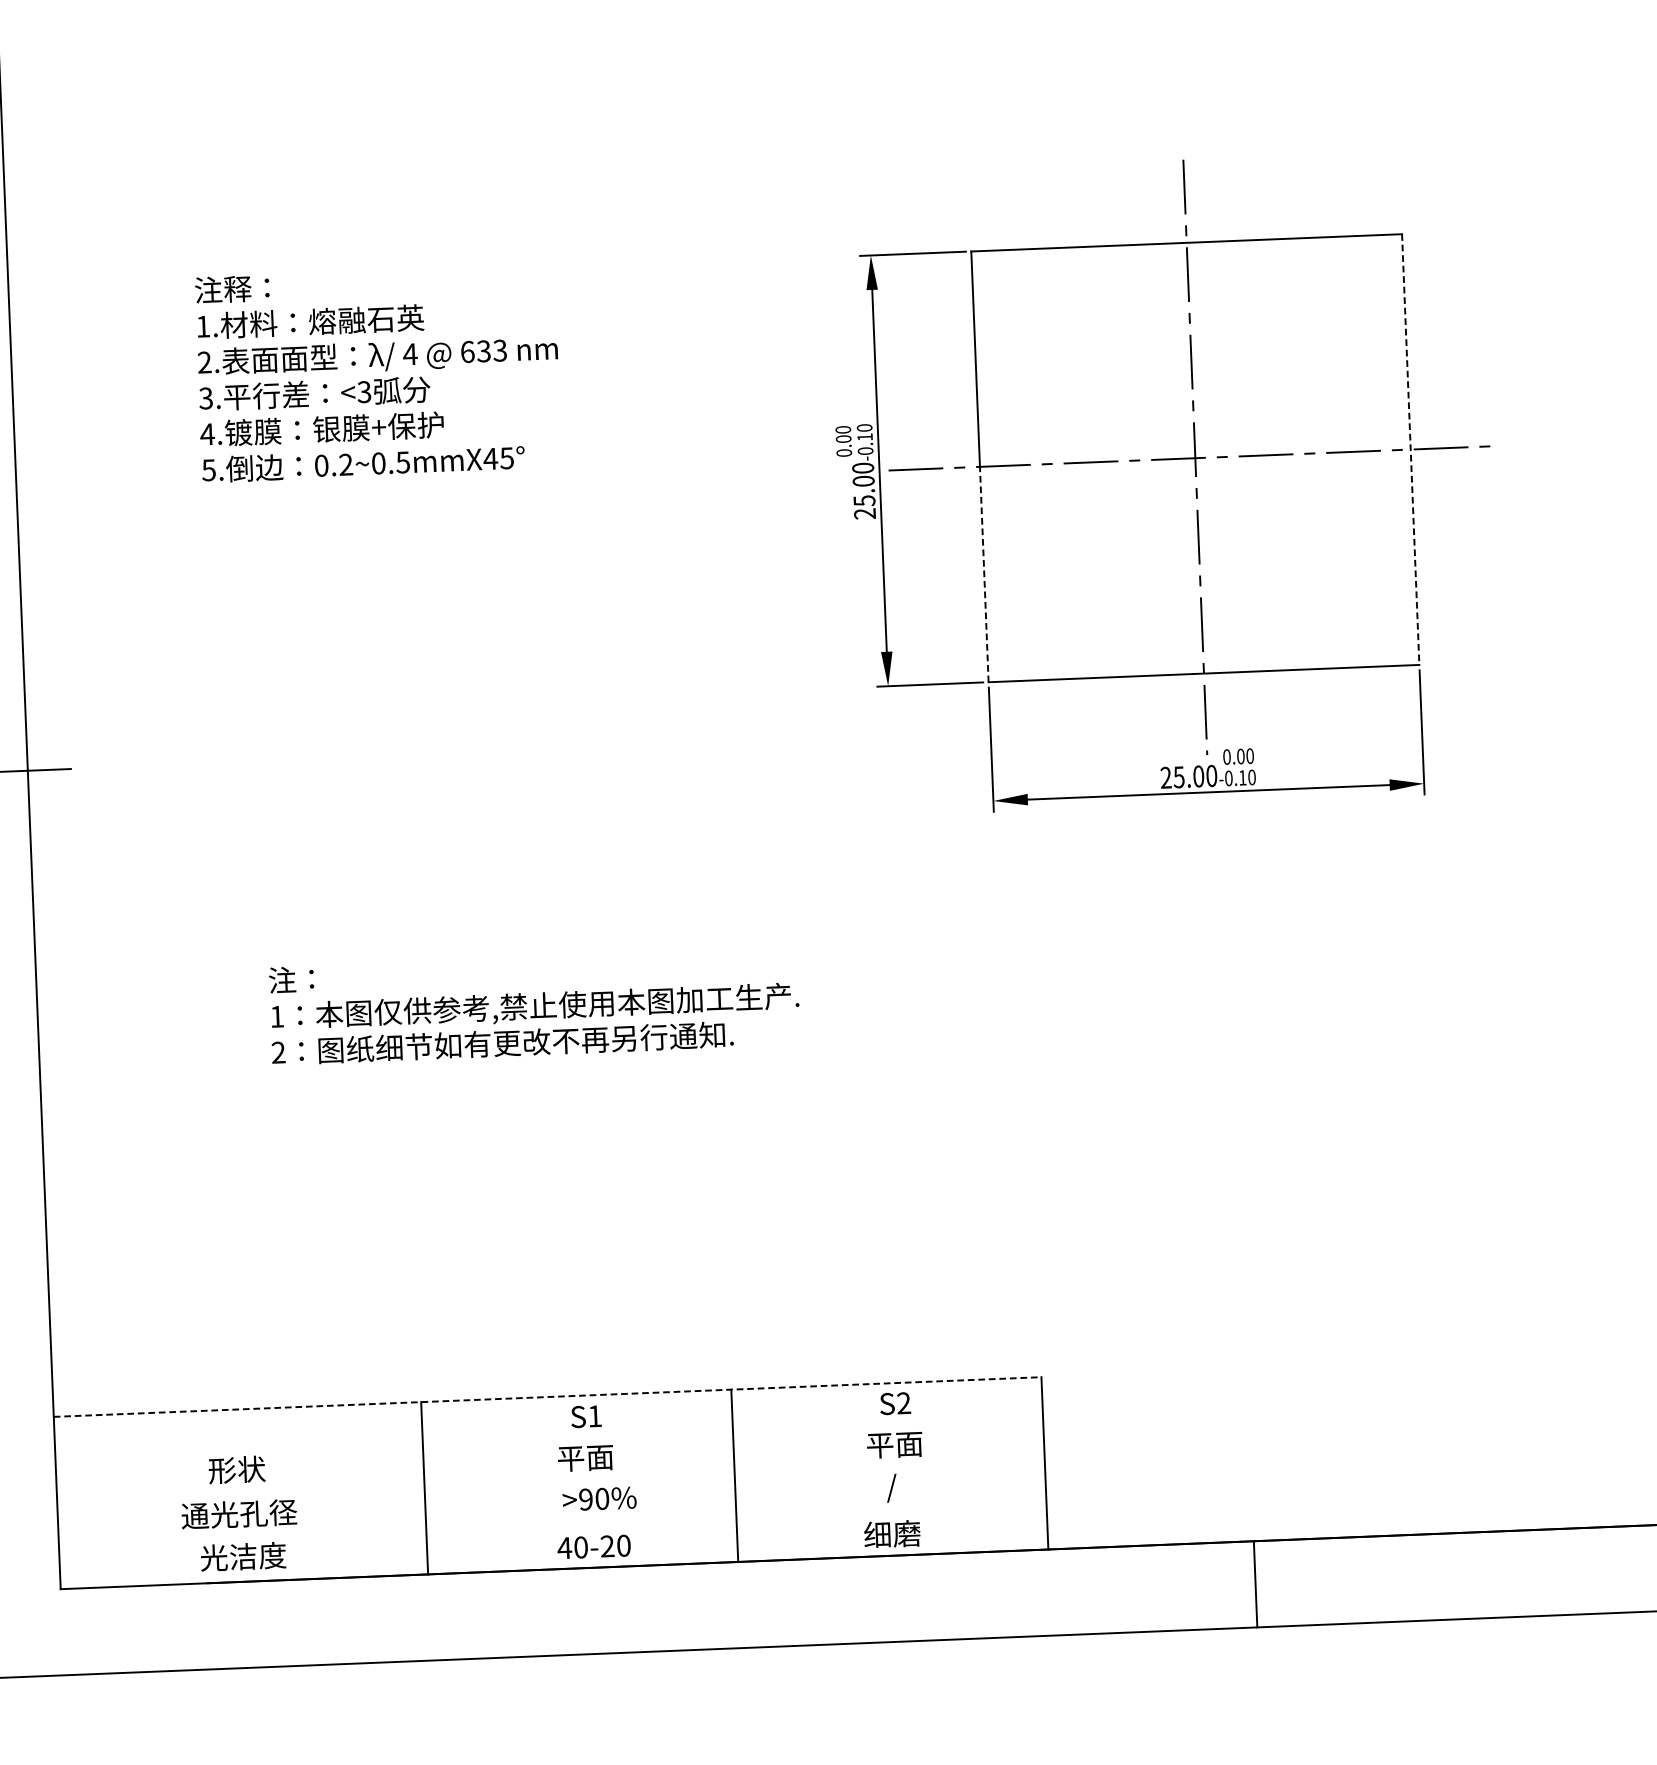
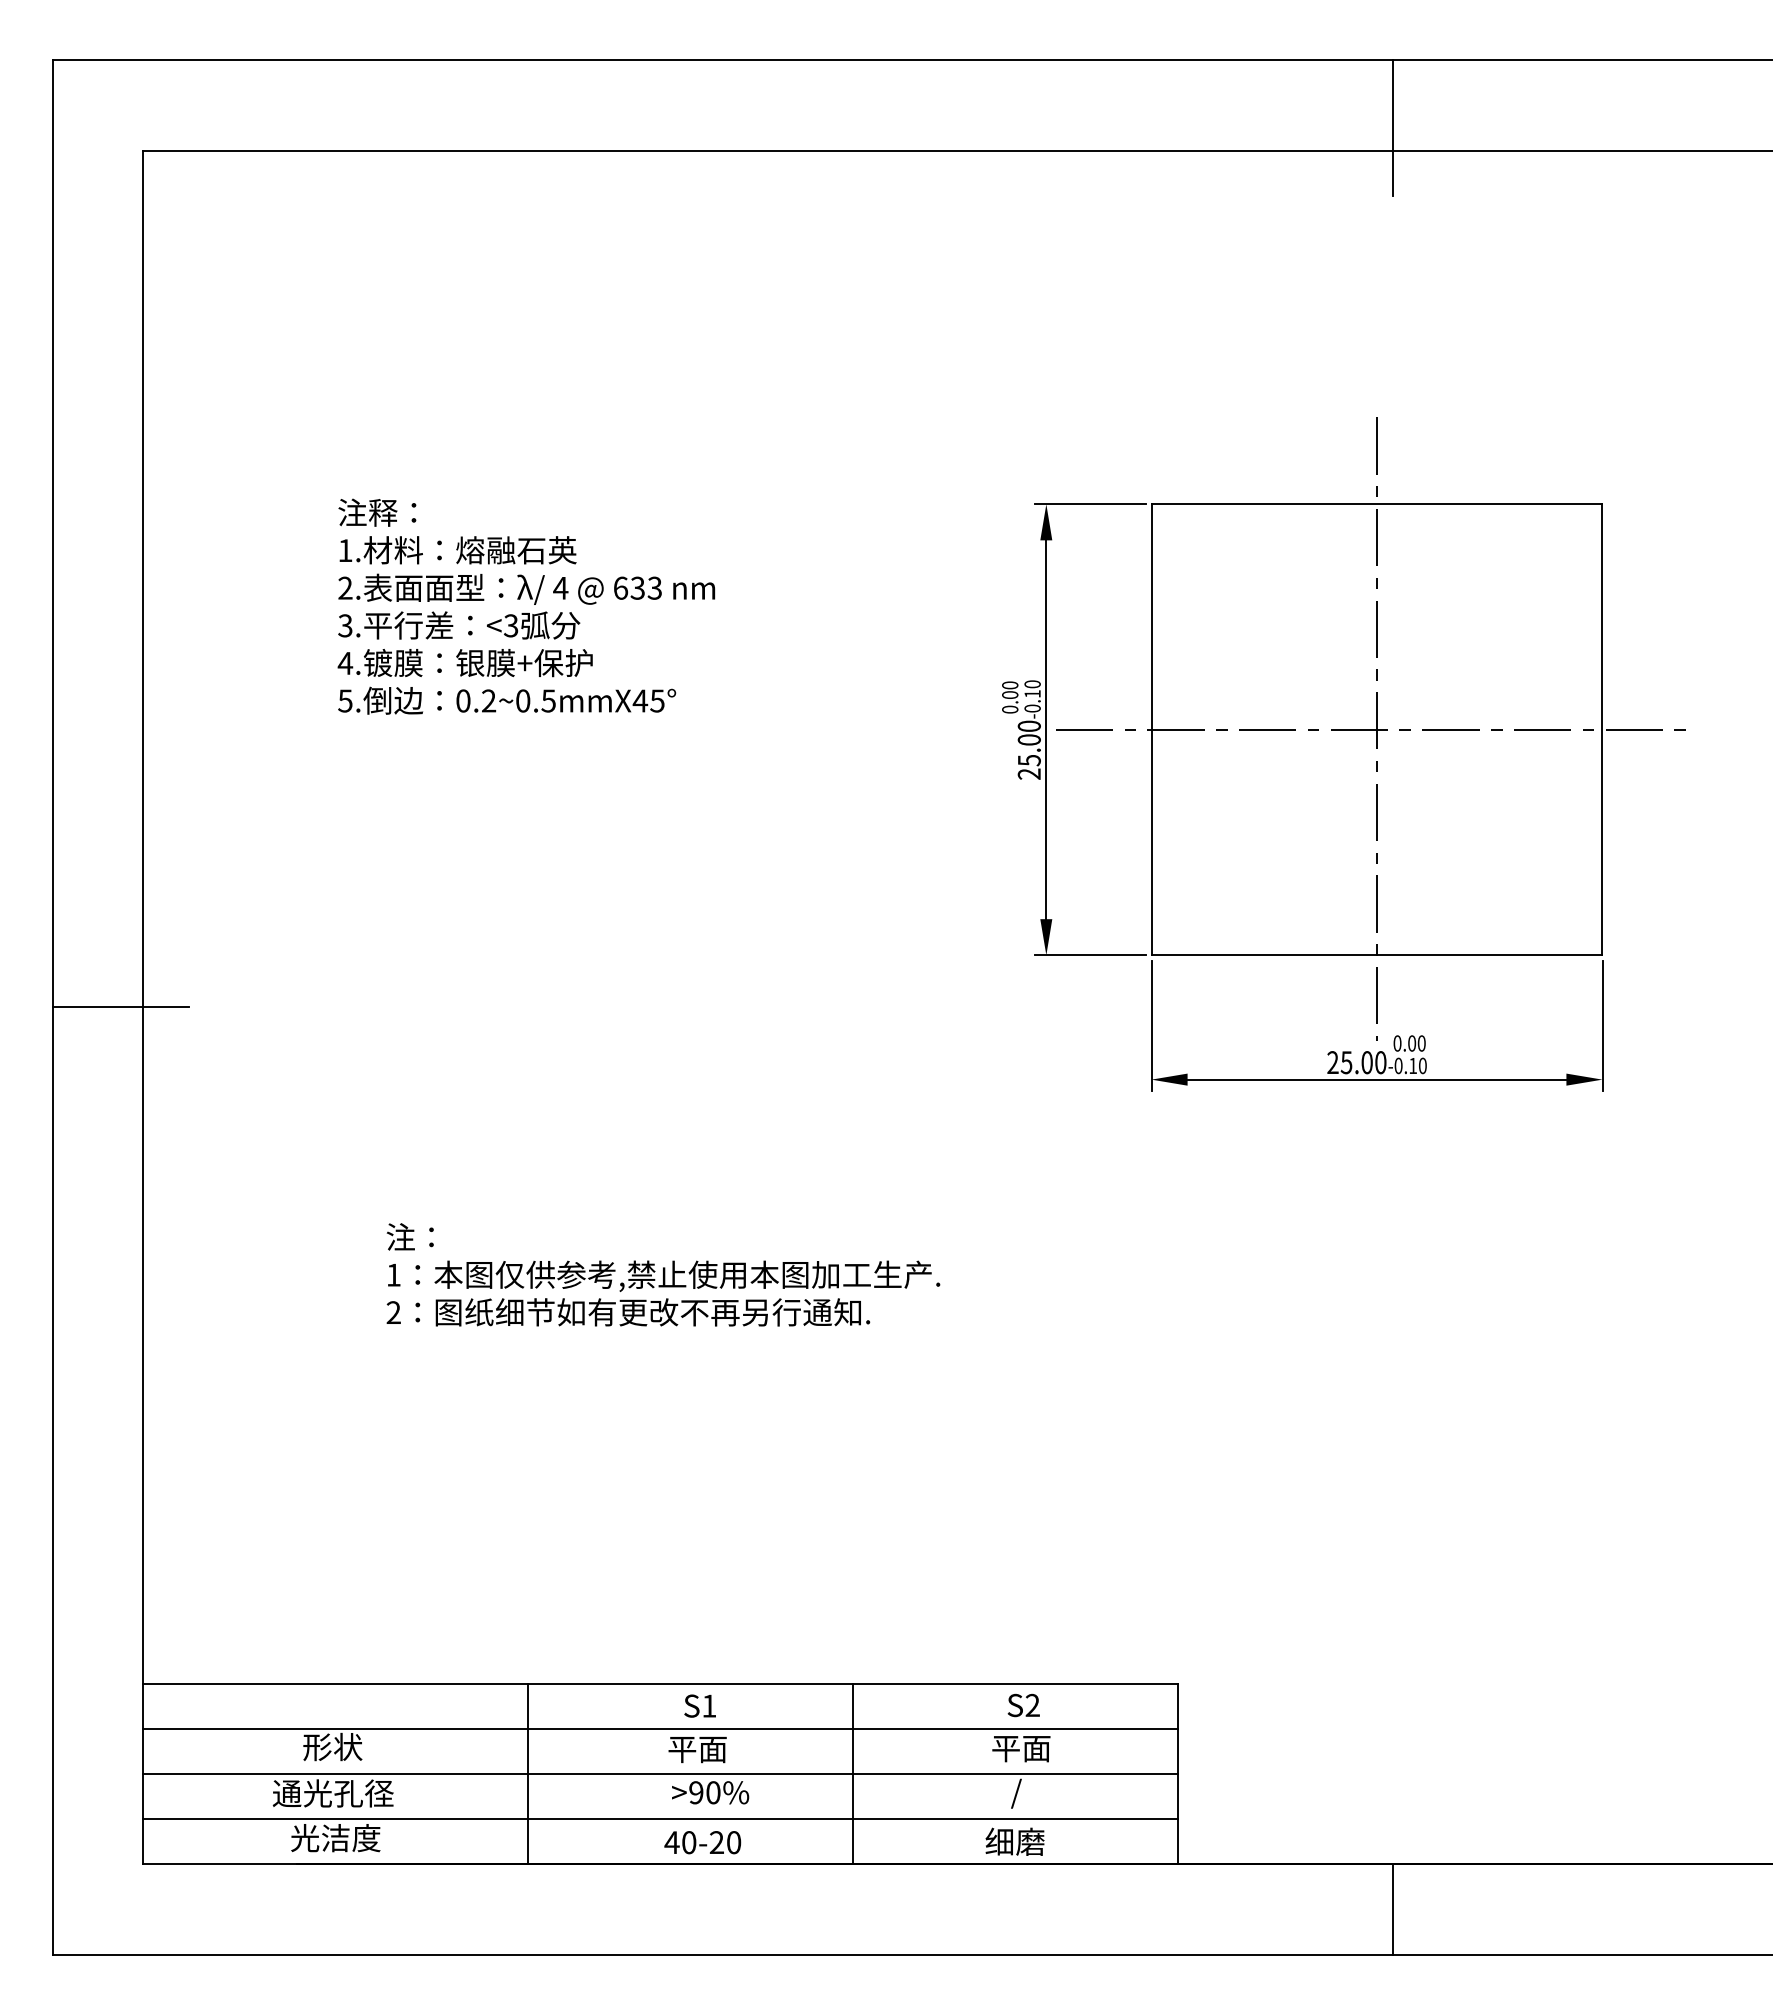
line: (1410, 450) -> (1602, 730), dashed -> solid
line: (984, 574) -> (1151, 842), dashed -> solid
line: (548, 1396) -> (661, 1683), dashed -> solid
line: (549, 1440) -> (660, 1729), added
line: (551, 1483) -> (660, 1774), added
line: (552, 1526) -> (660, 1819), added

